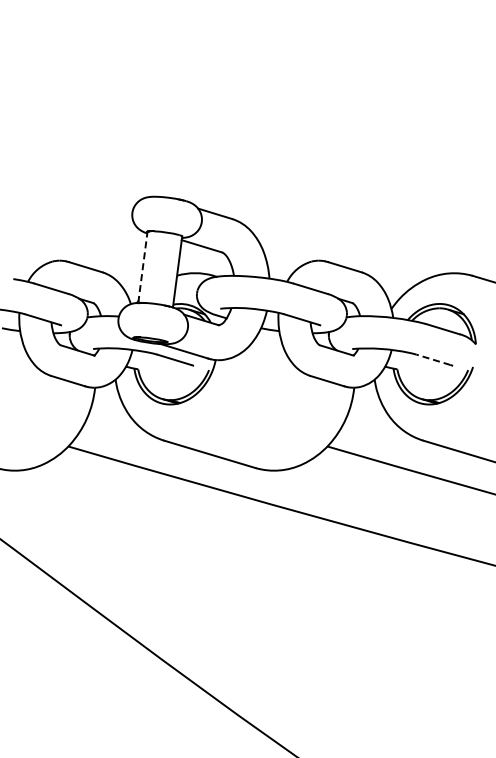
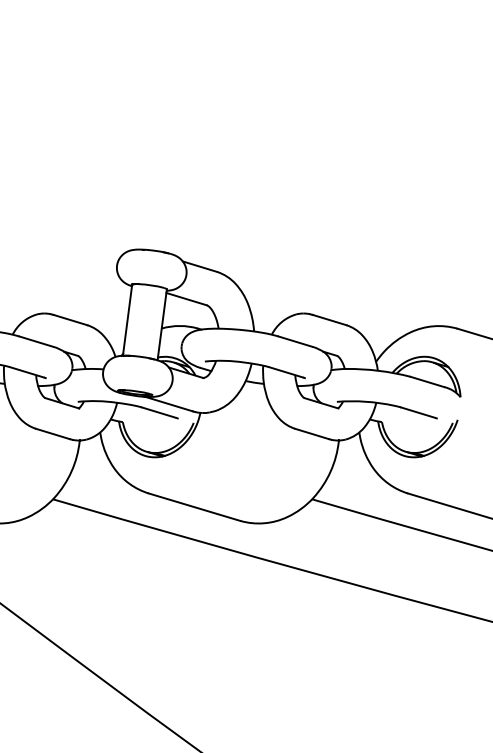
line: (142, 267) -> (127, 320), dashed -> solid
line: (433, 359) -> (418, 412), dashed -> solid

